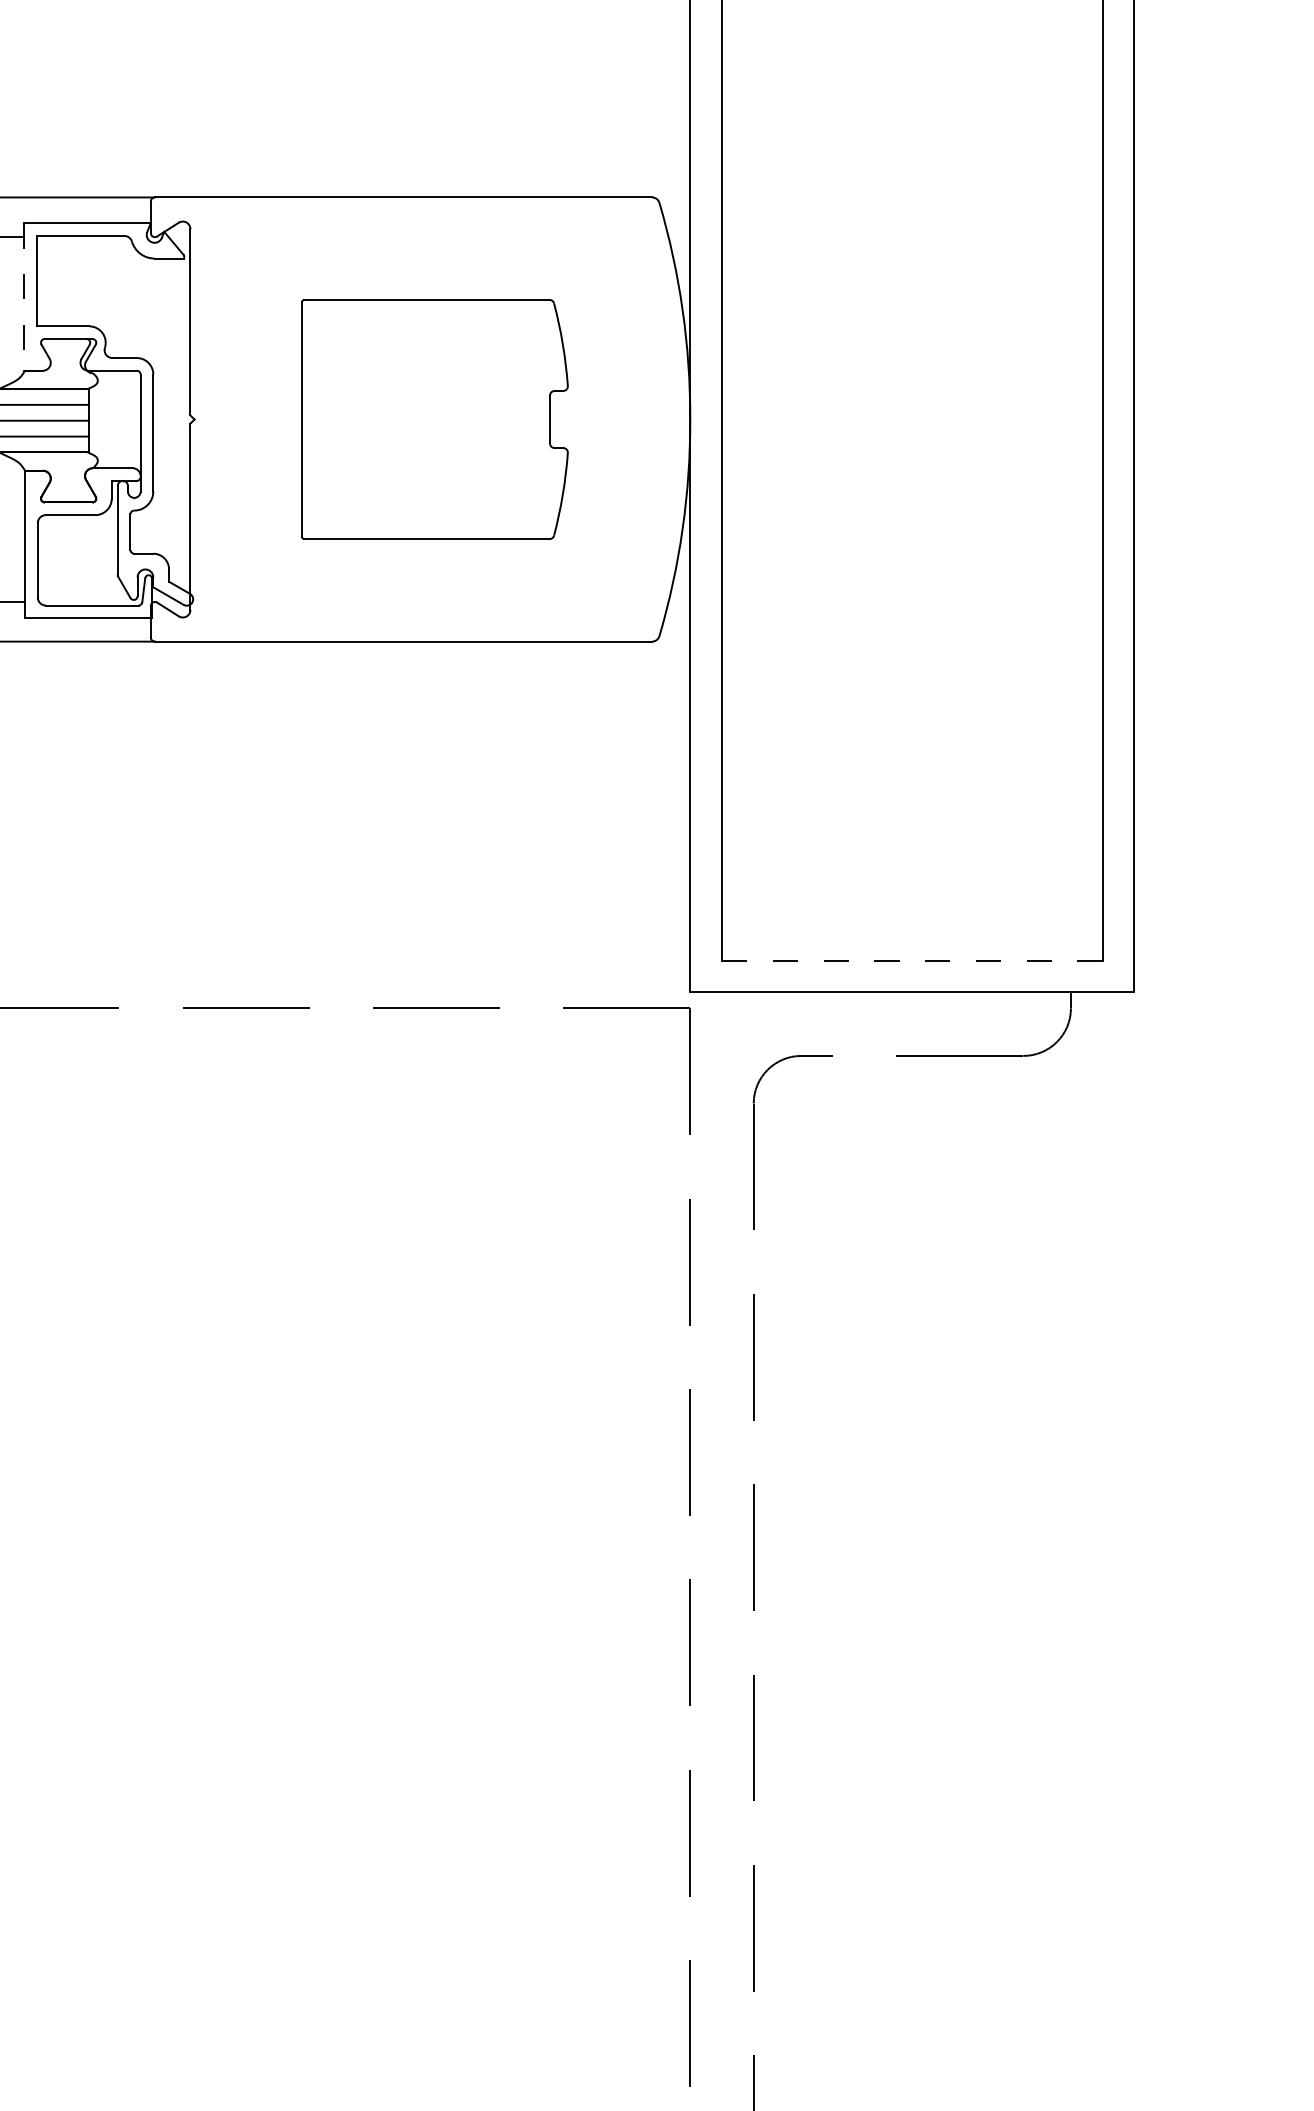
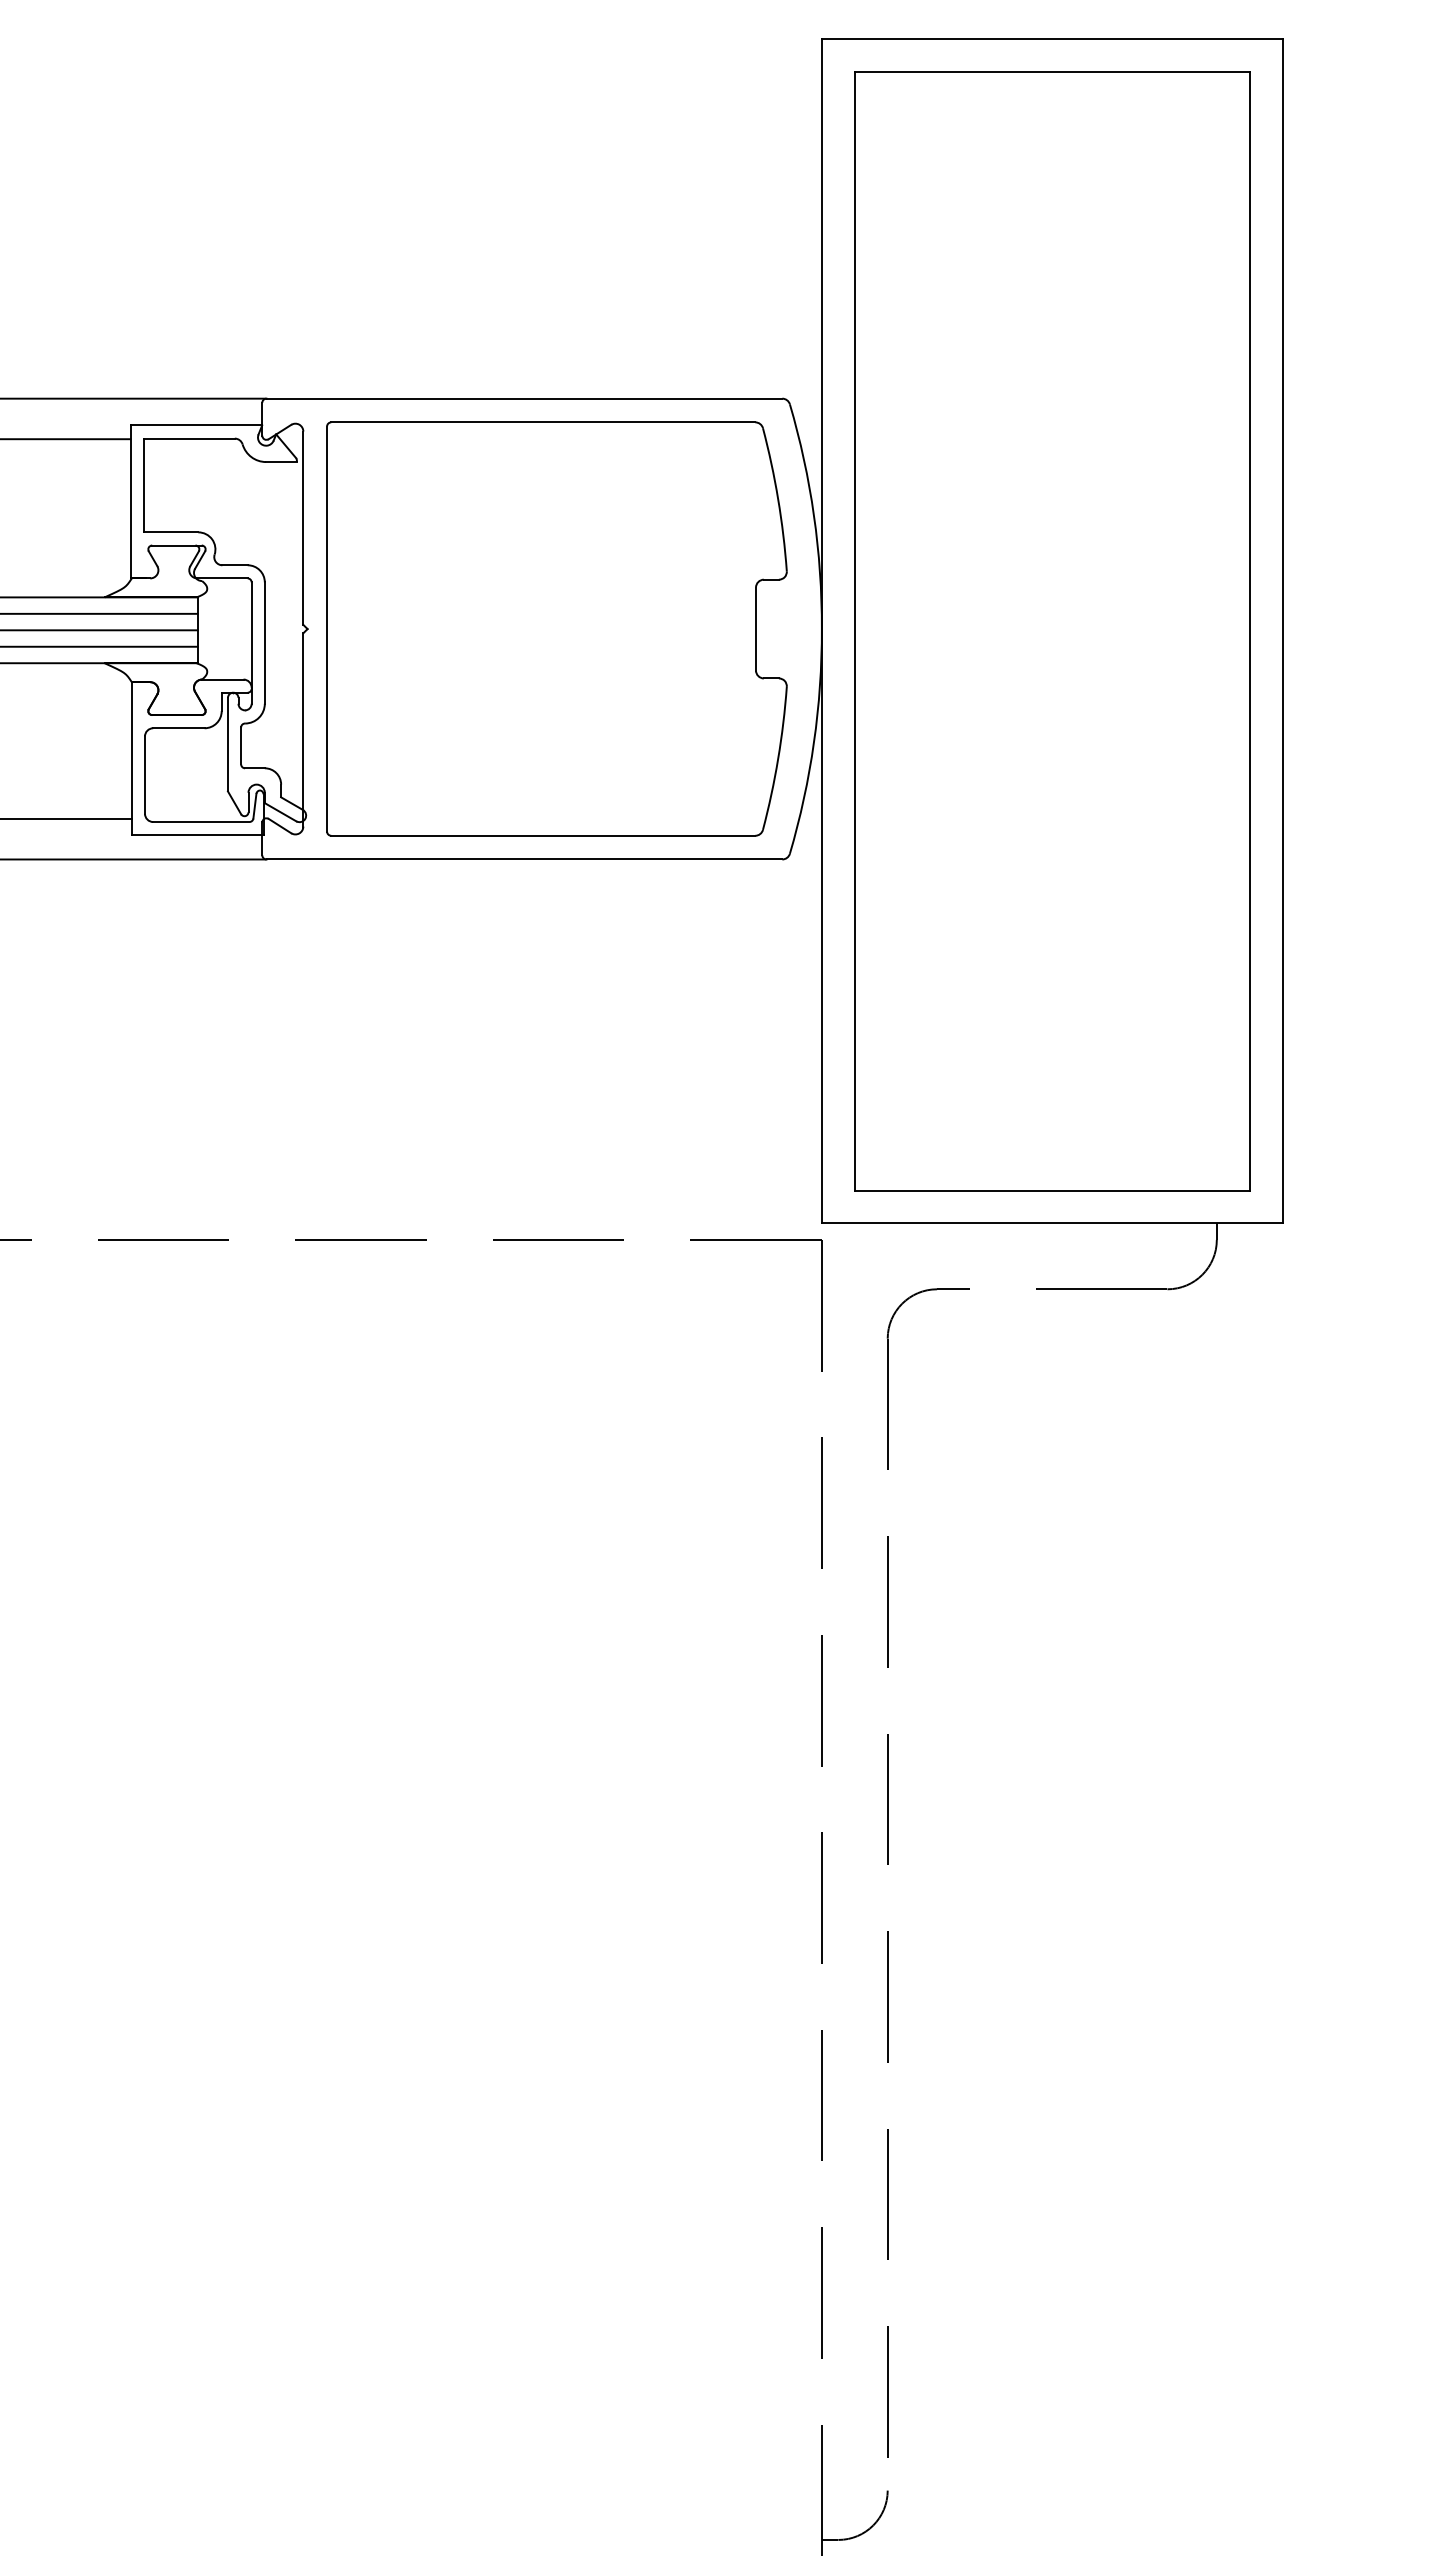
line: (23, 297) -> (130, 502), dashed -> solid
part: (434, 418) -> (556, 628), size x1.67
line: (911, 960) -> (1051, 1190), dashed -> solid

